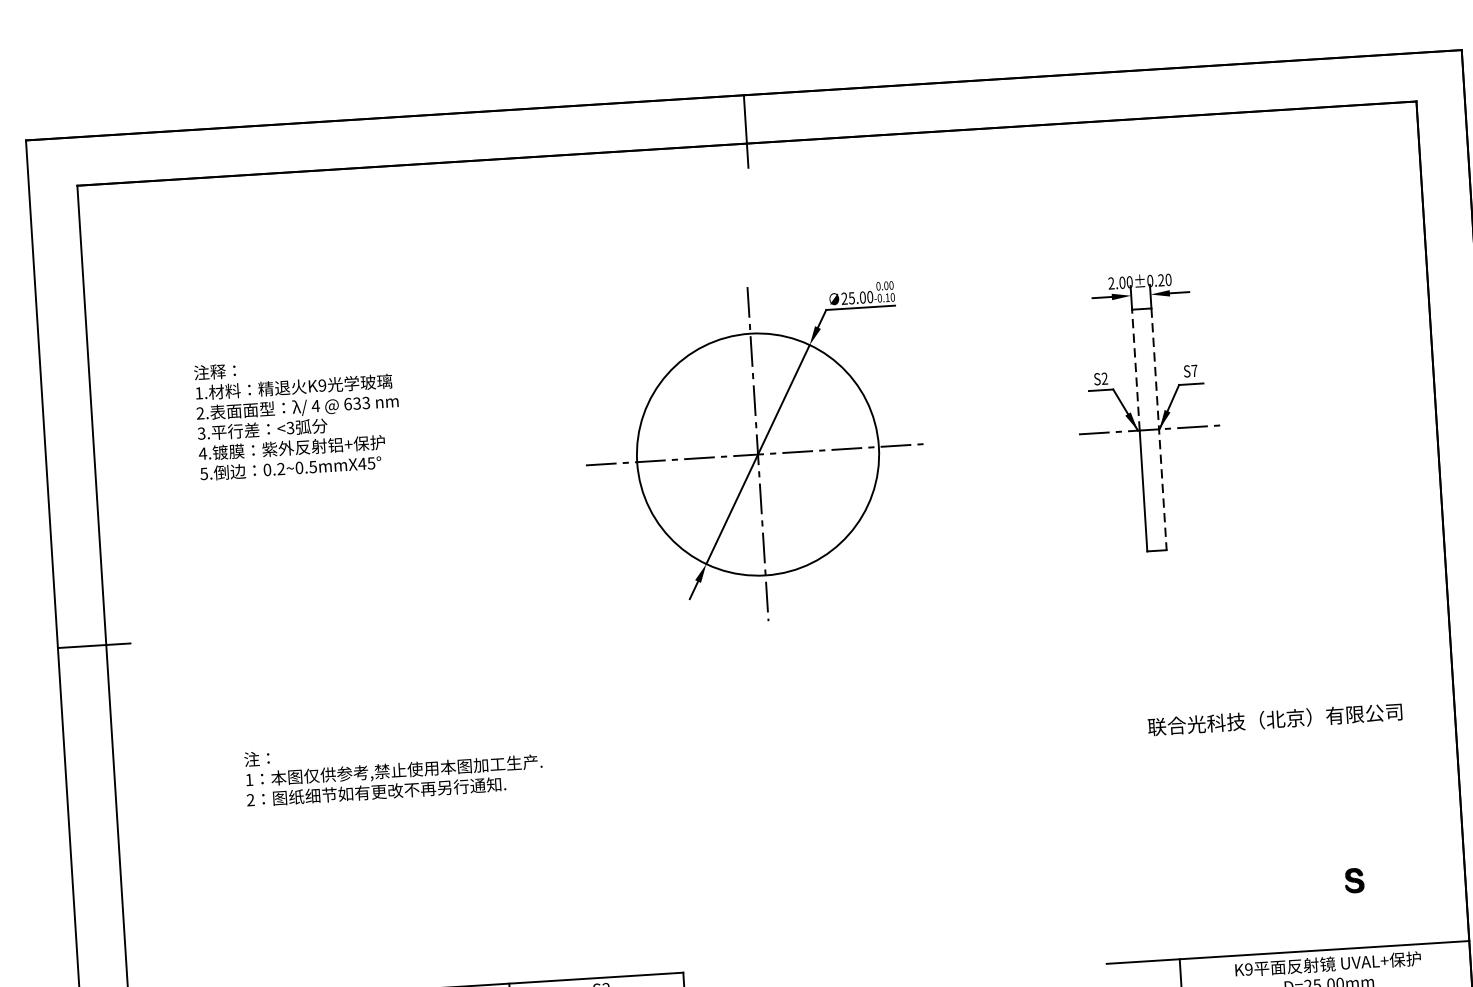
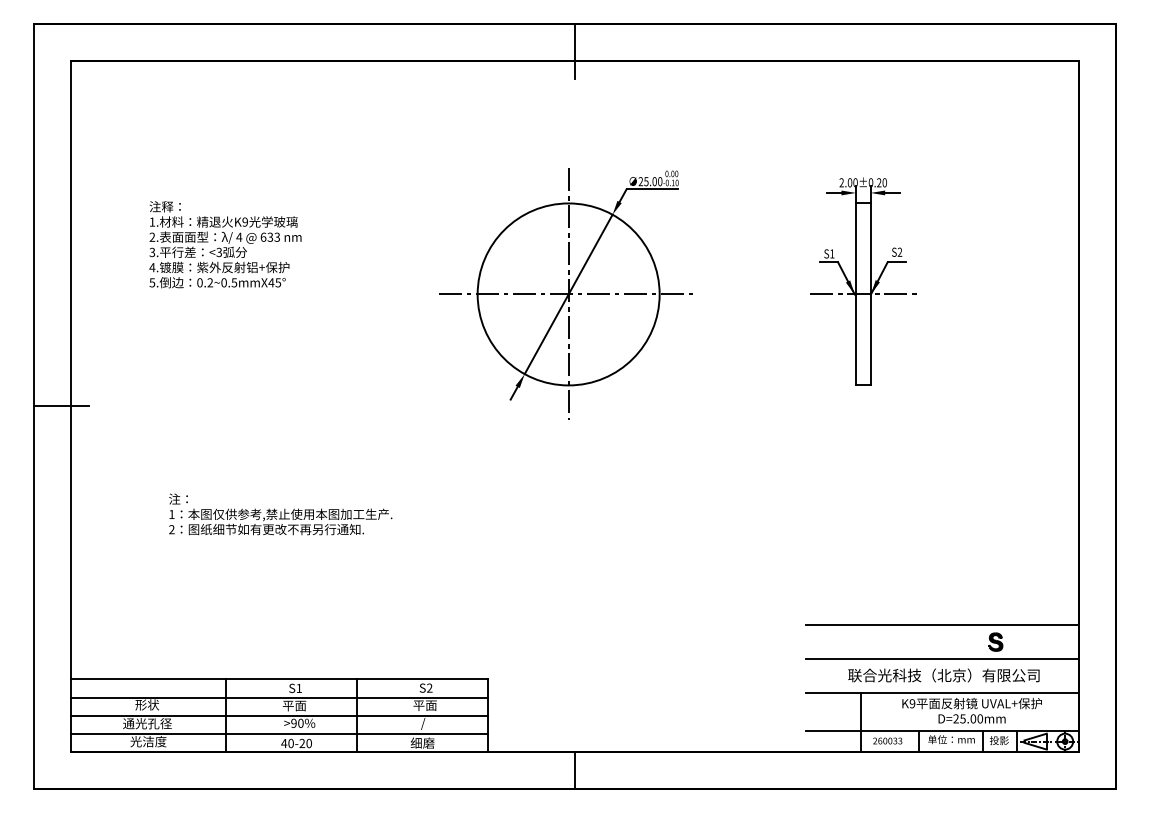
line: (1136, 369) -> (856, 248), dashed -> solid
text: (1193, 369) -> (899, 251), S7 -> S2
text: (1105, 378) -> (832, 253), S2 -> S1
line: (1158, 429) -> (870, 294), dashed -> solid
text: (1274, 719) -> (943, 675), moved
line: (1282, 861) -> (942, 624), added
line: (1284, 906) -> (942, 658), added

